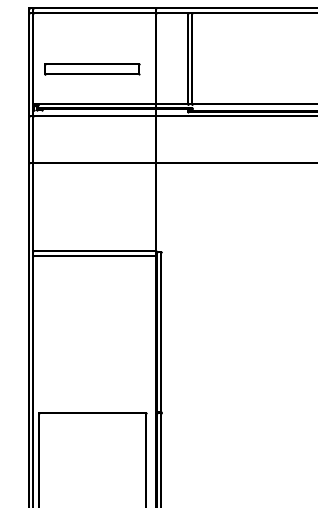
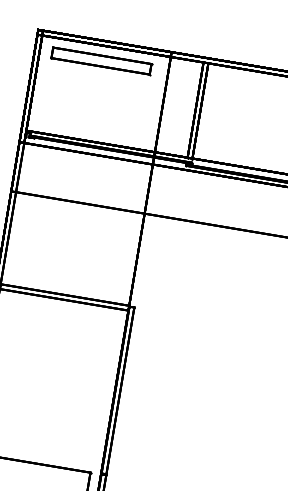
part: (92, 69) -> (101, 61), moved

